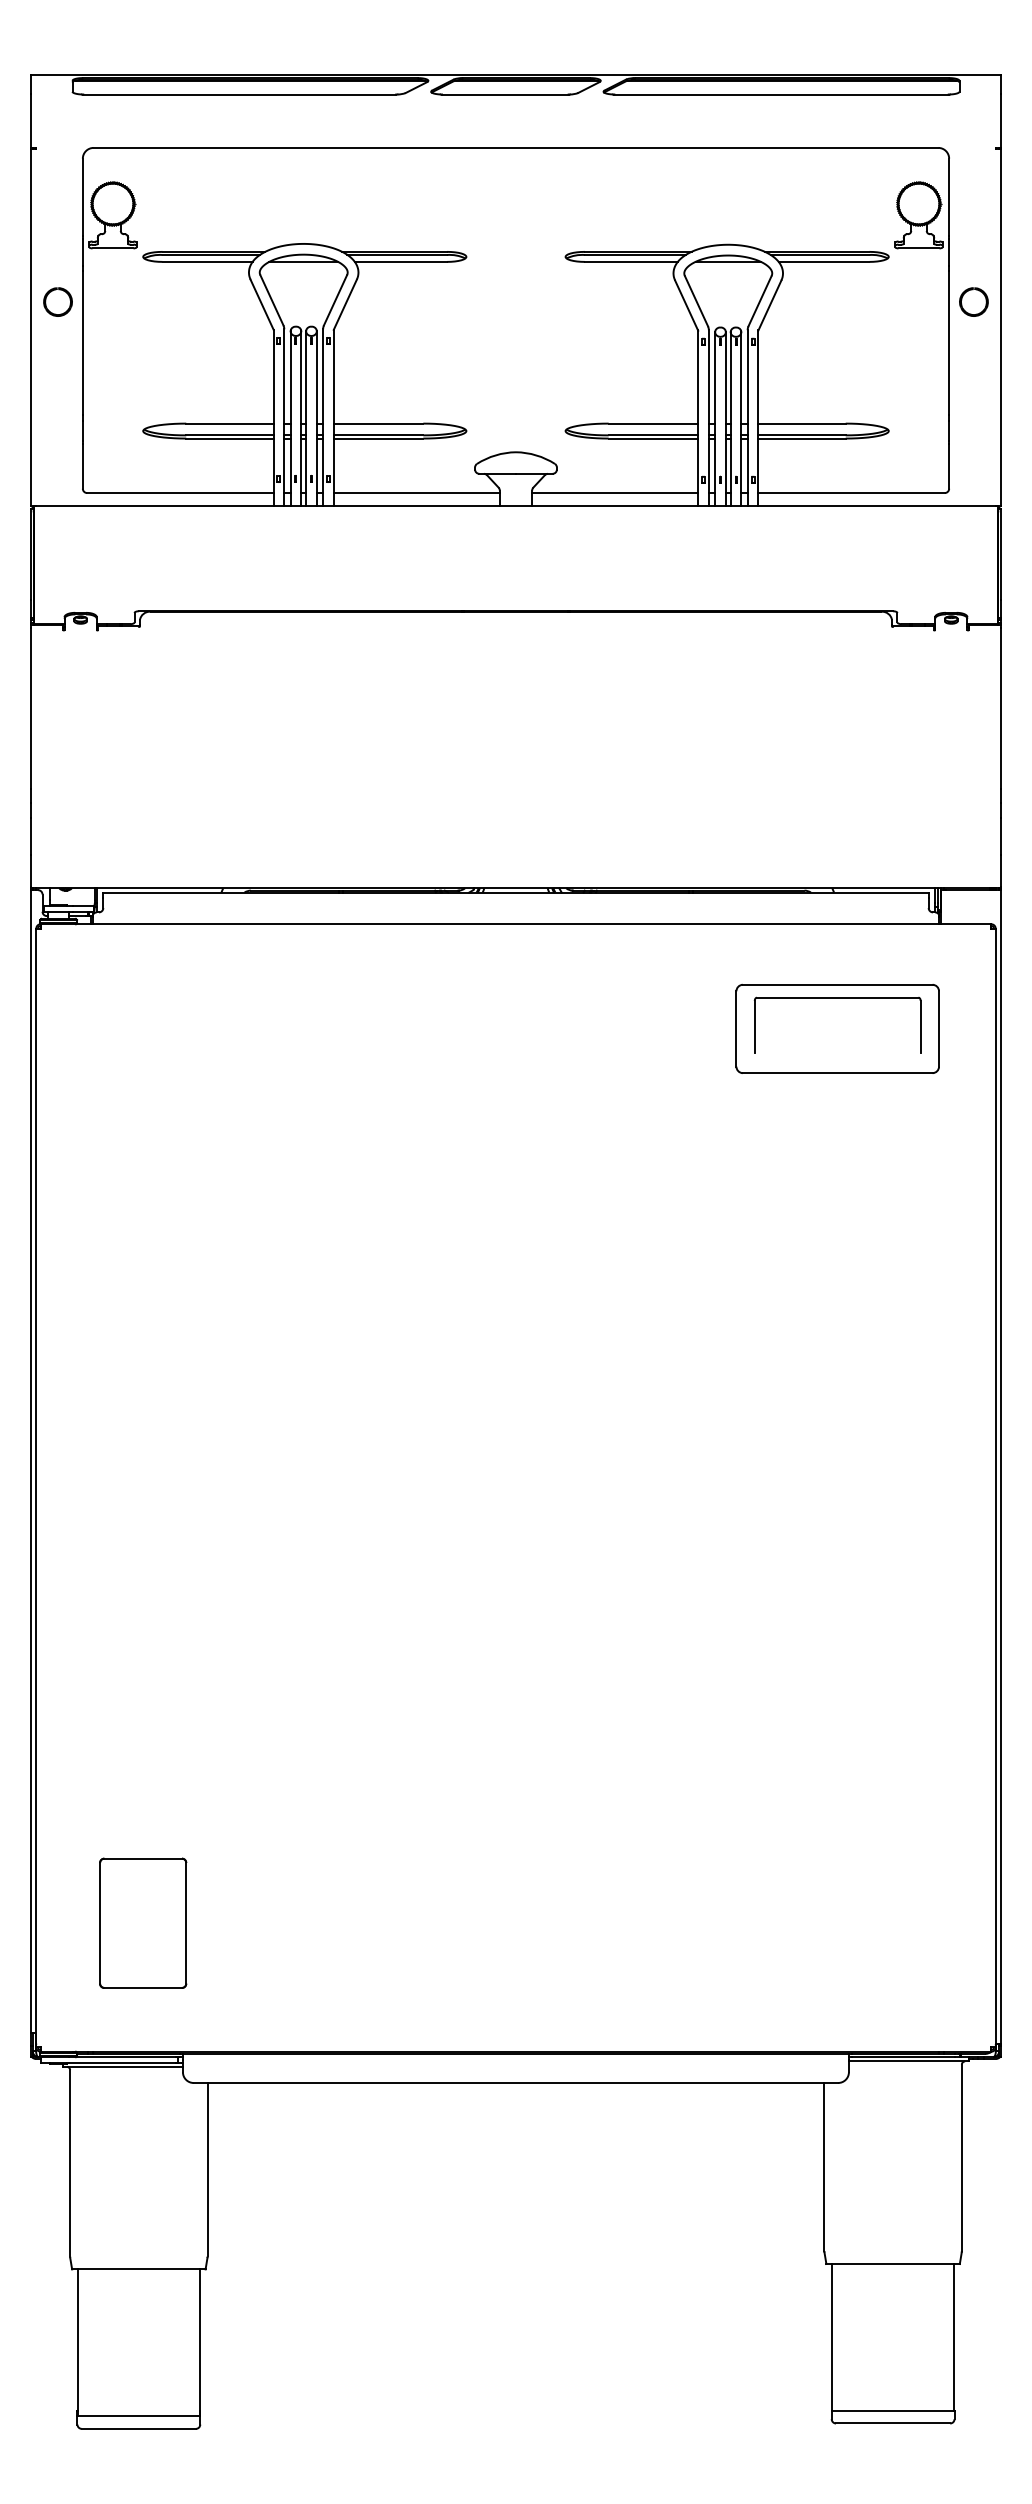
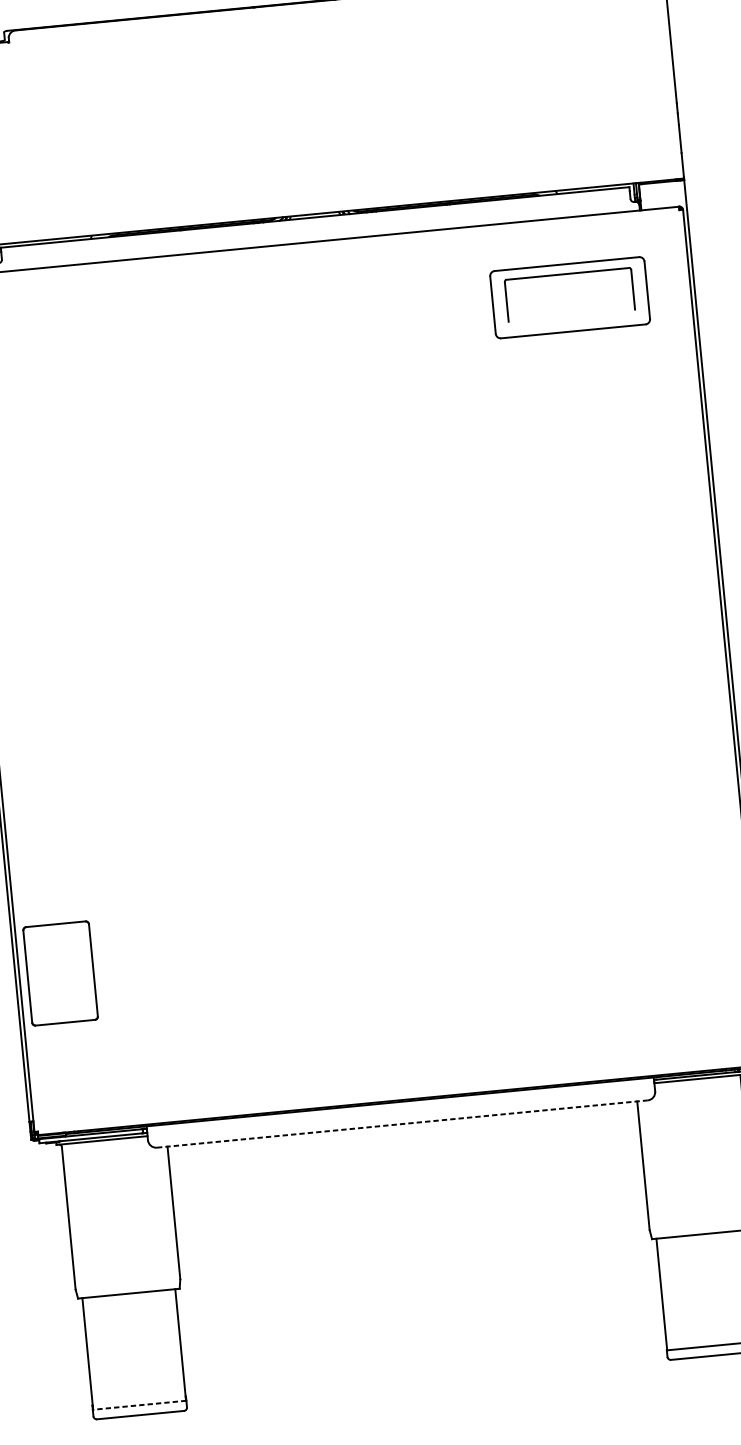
part: (143, 1922) -> (60, 972), moved
line: (516, 2083) -> (402, 1124), solid -> dashed
line: (138, 2415) -> (139, 1404), solid -> dashed

